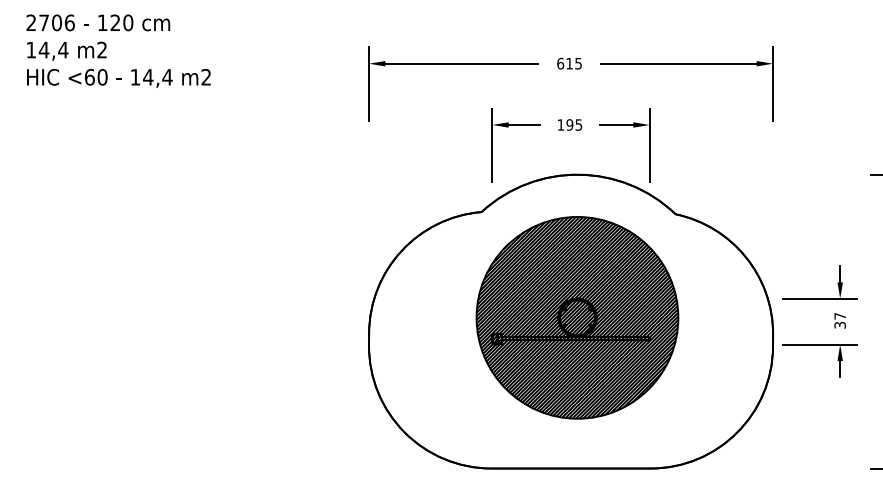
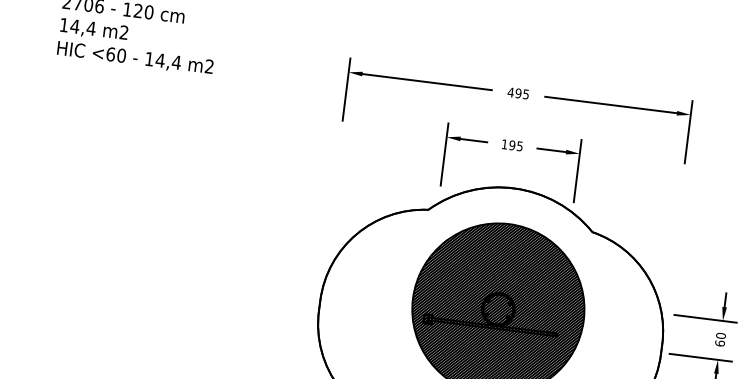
text: (564, 63) -> (514, 92), 615 -> 495
text: (840, 320) -> (720, 339), 37 -> 60

